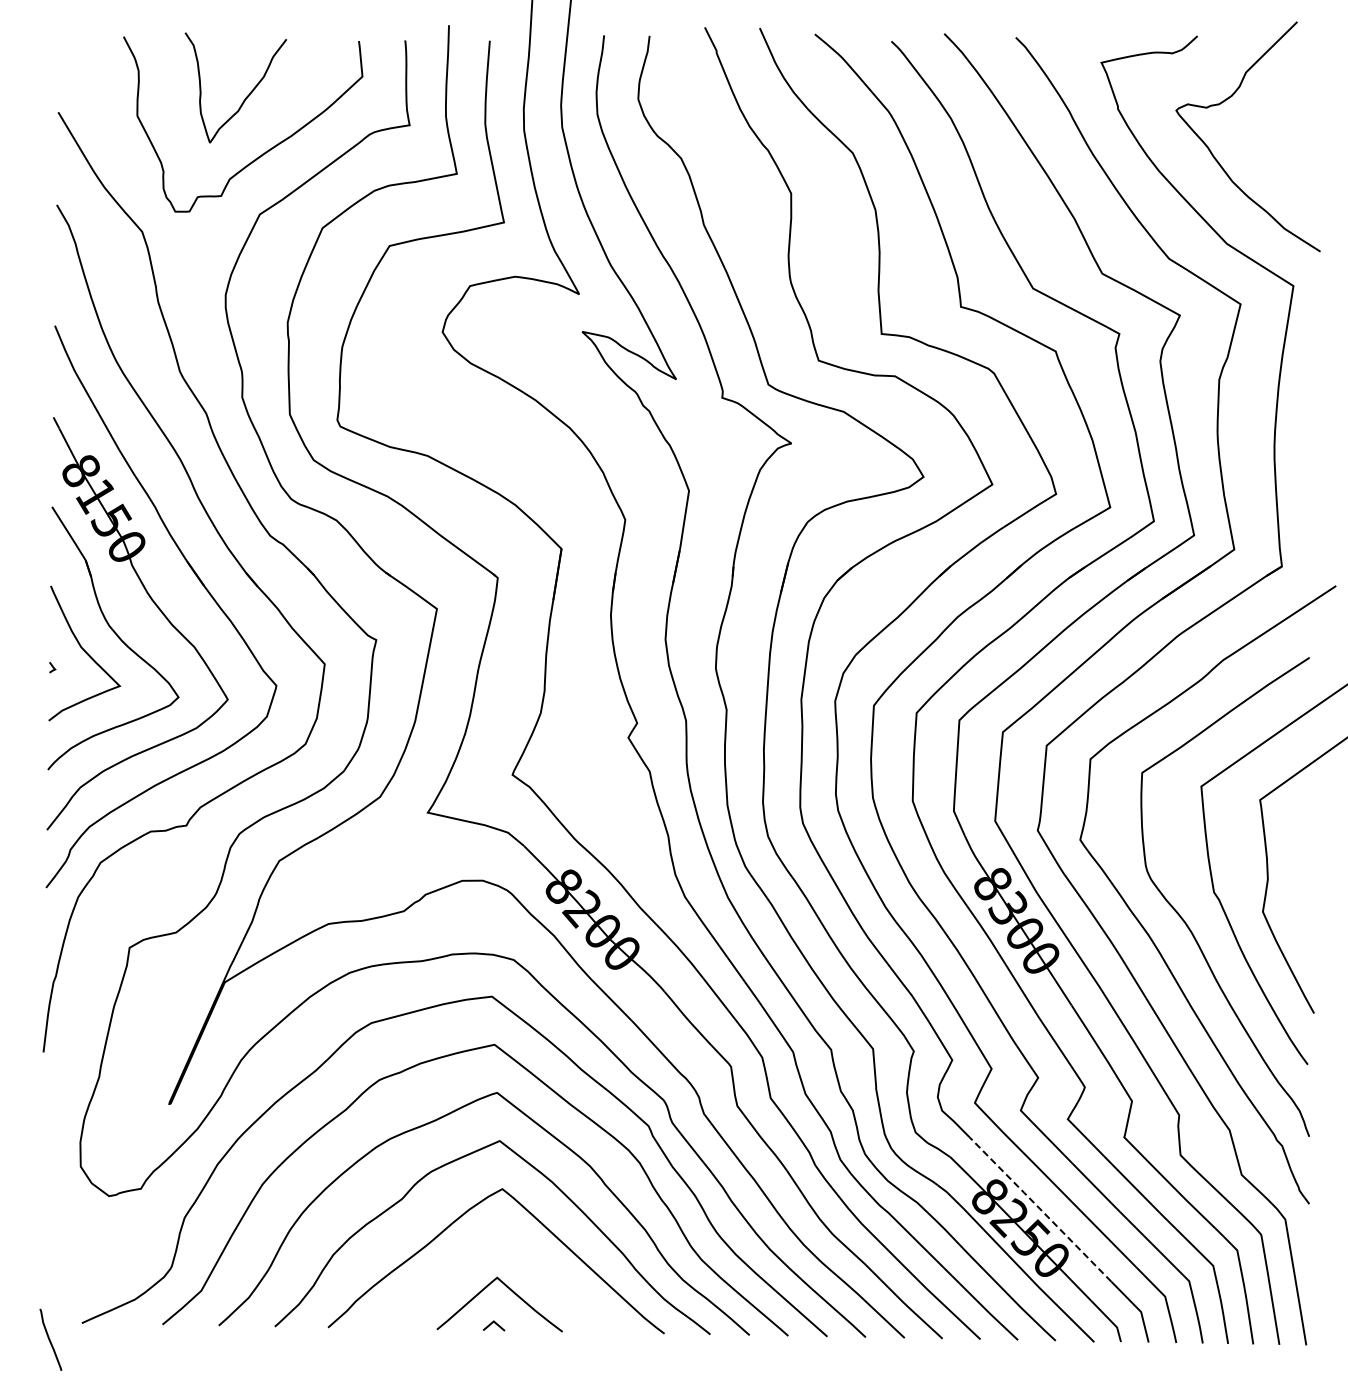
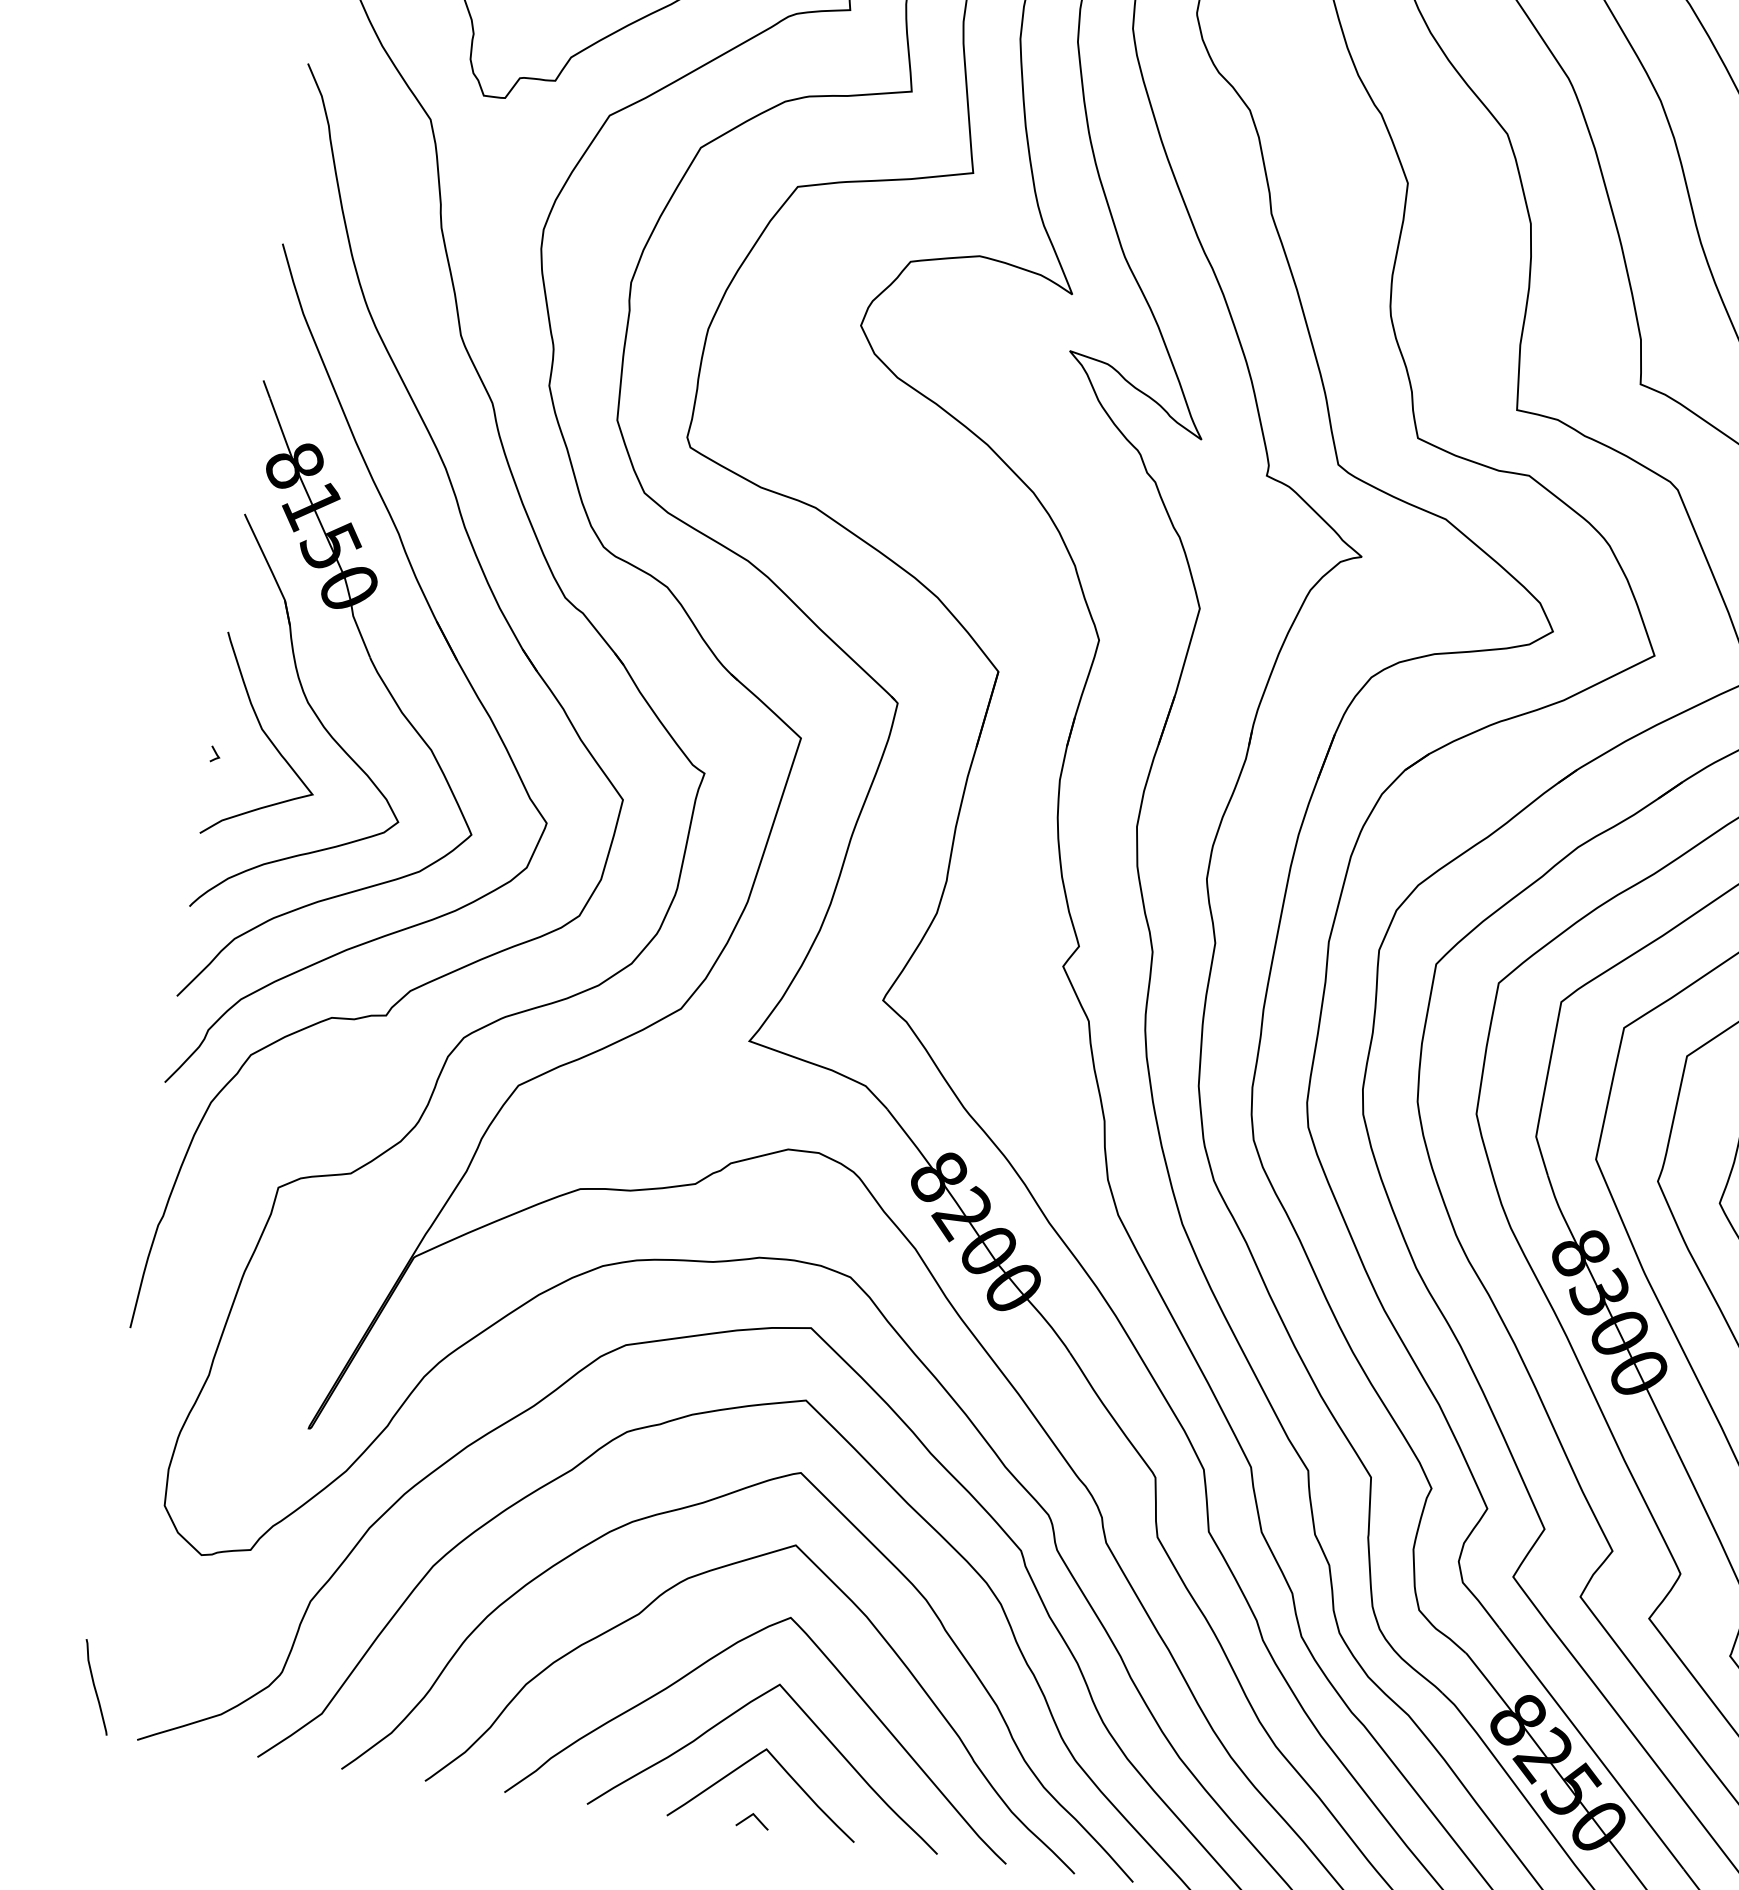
line: (1040, 1208) -> (1591, 1746), dashed -> solid
curve: (525, 1257) -> (812, 1724), added
curve: (50, 1339) -> (96, 1686), moved

